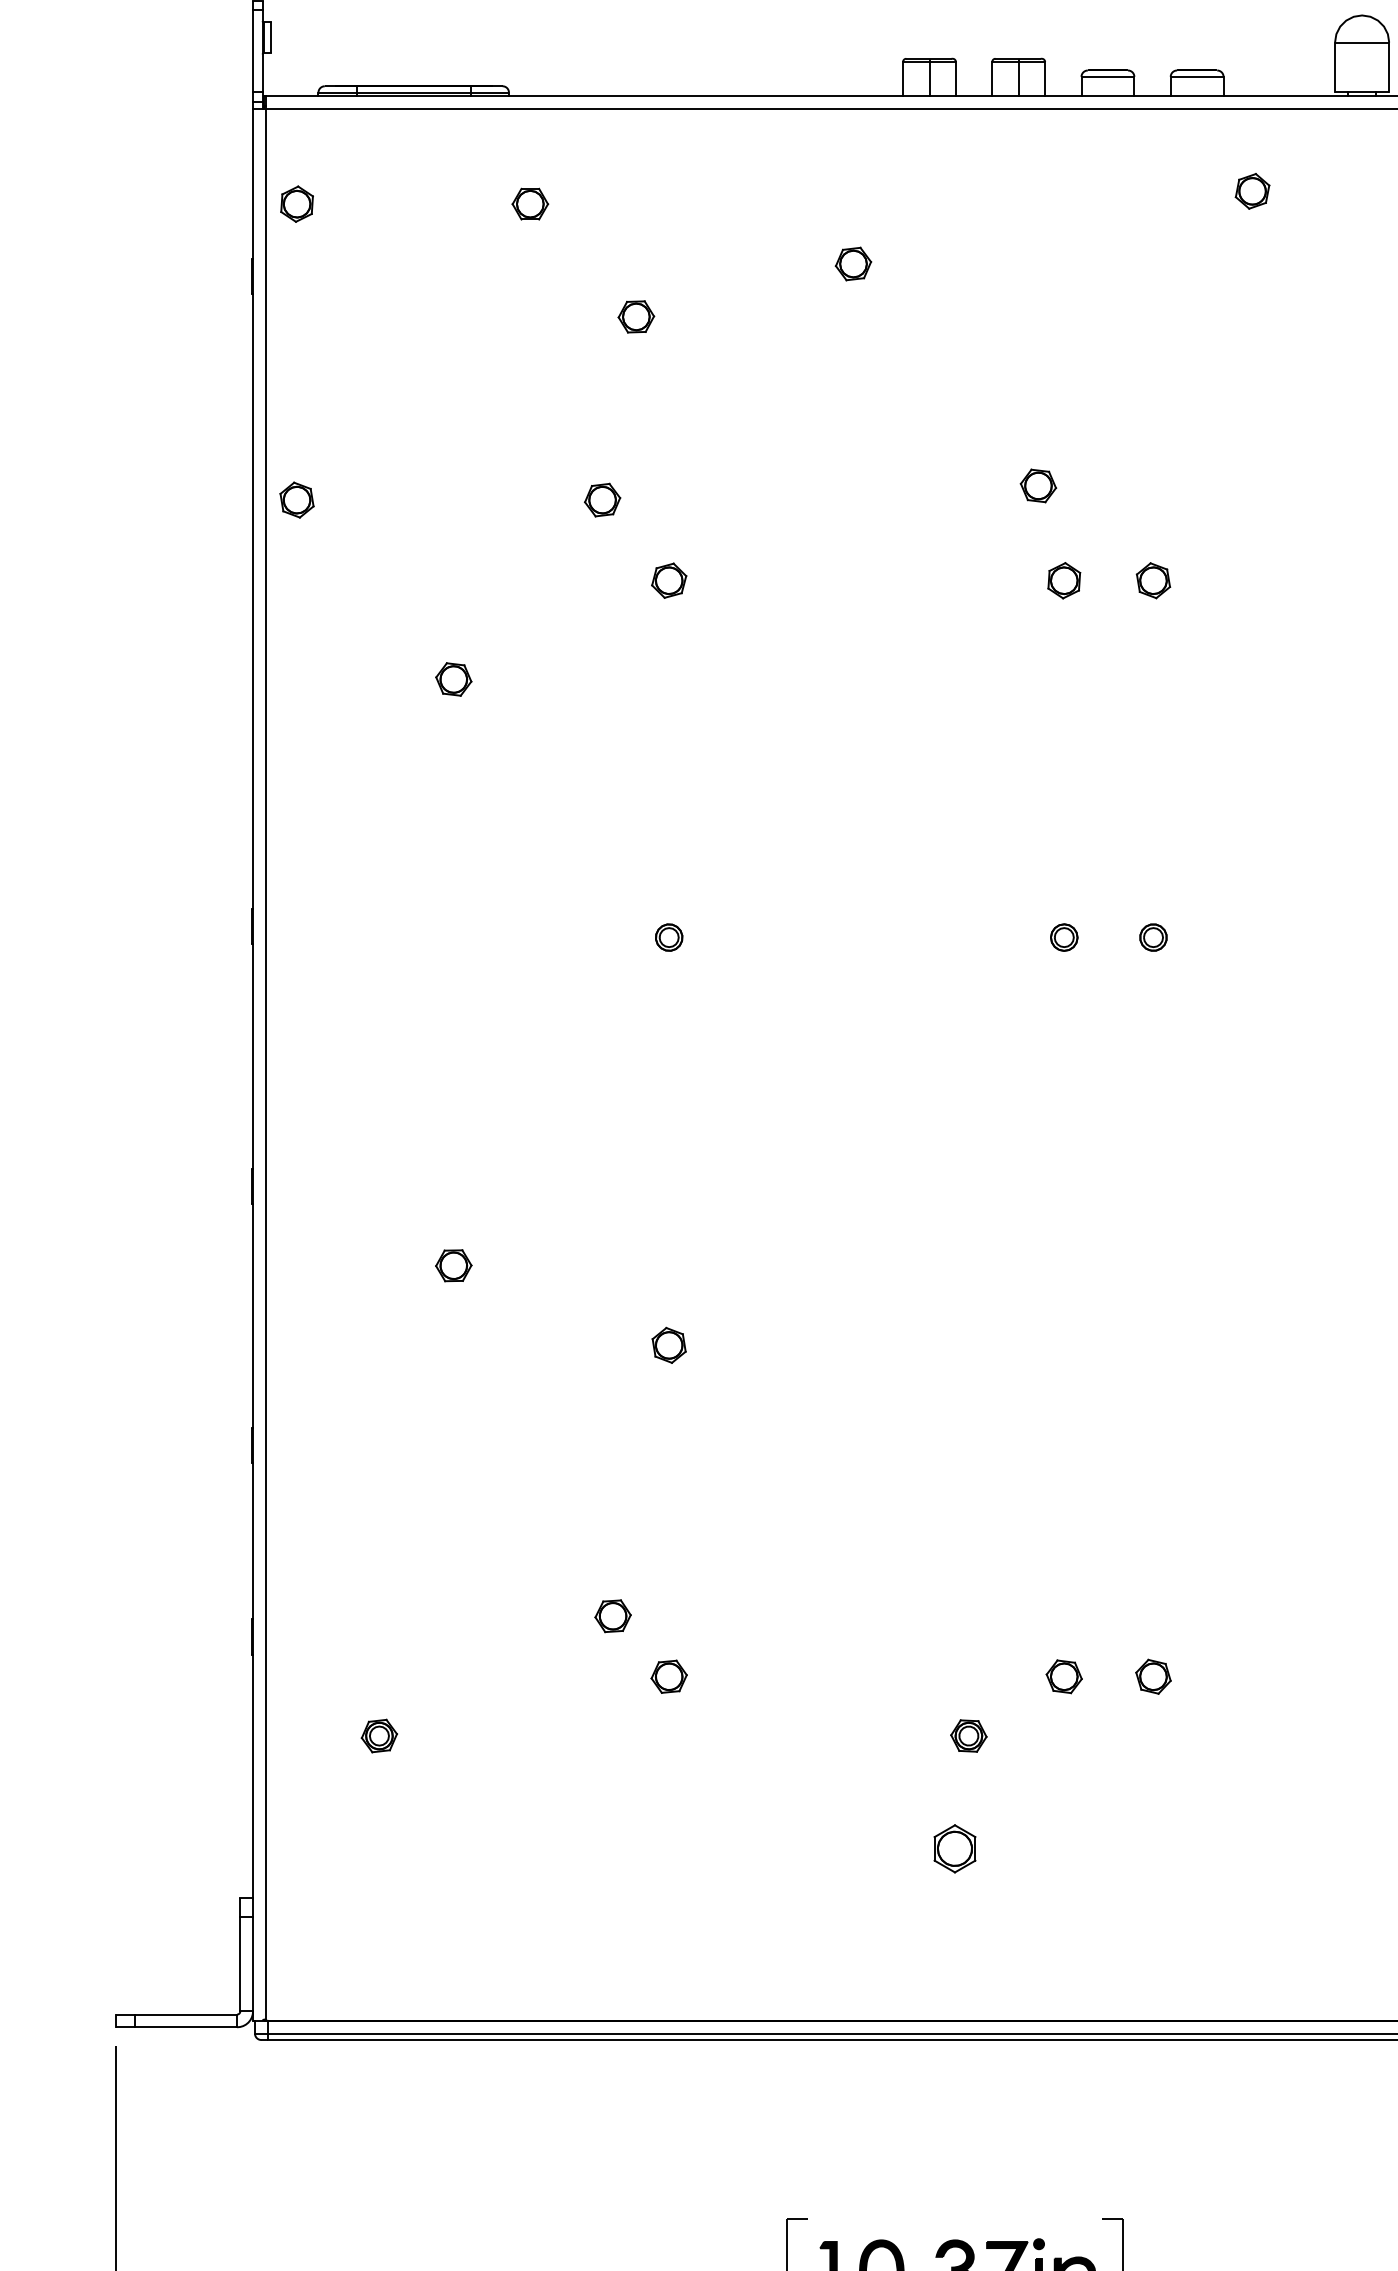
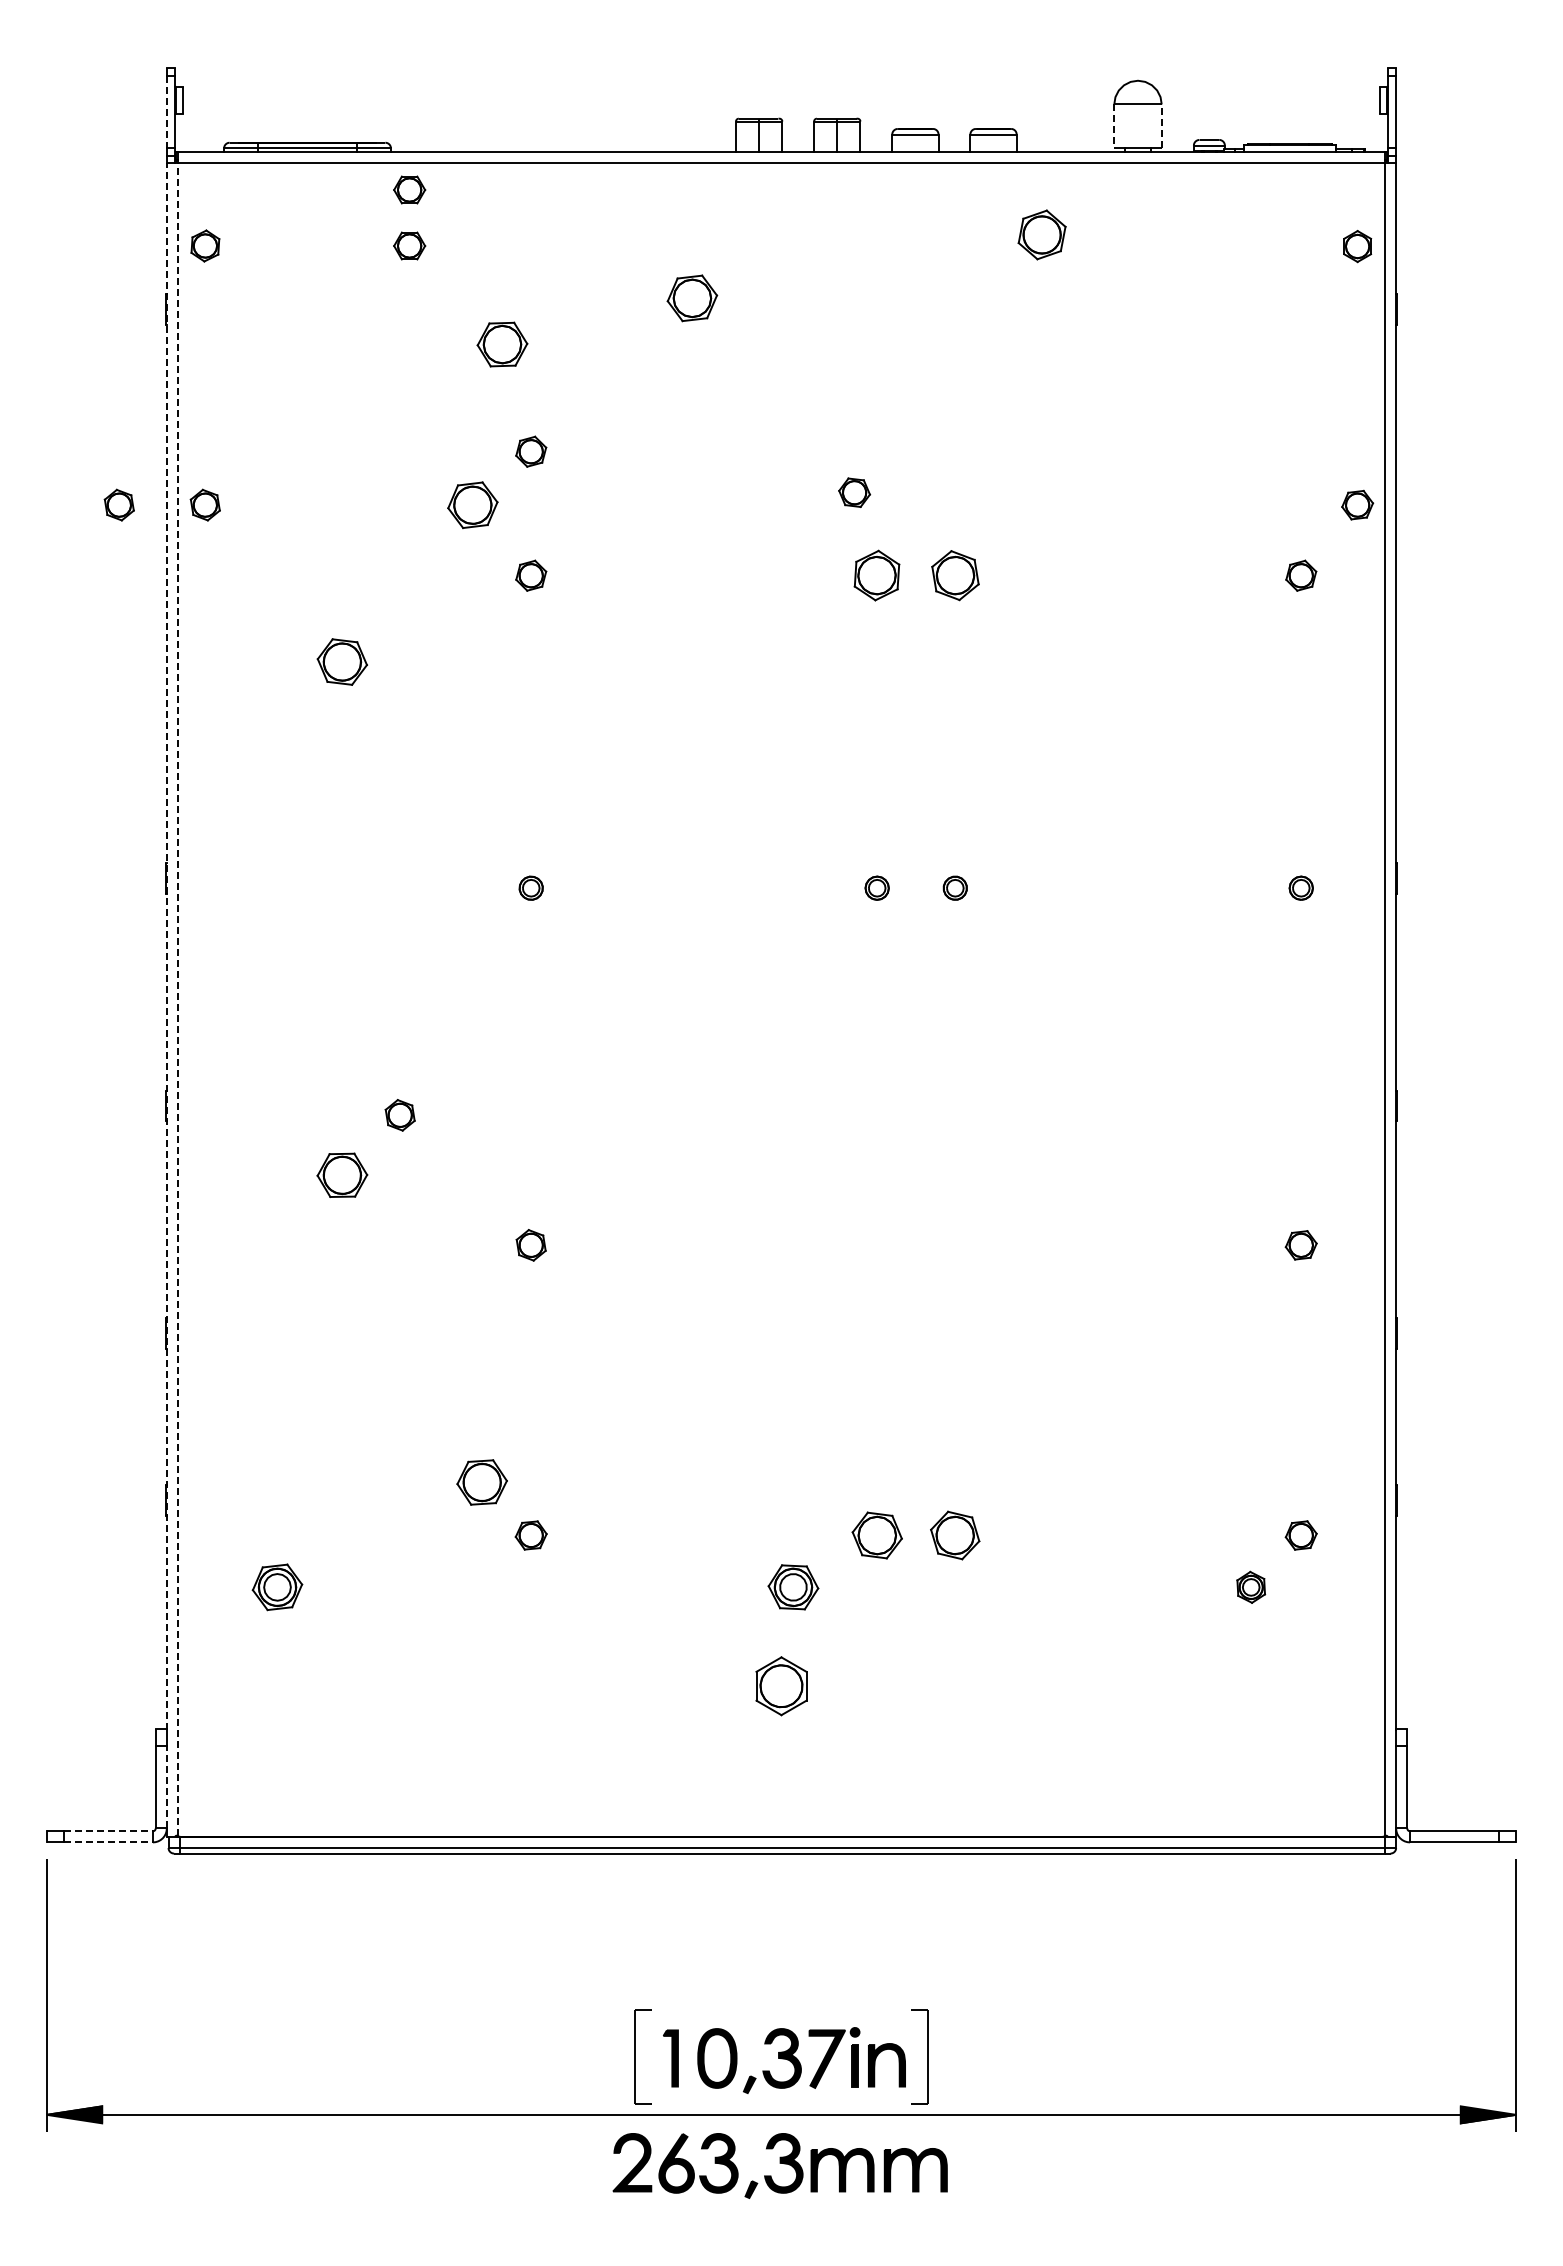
line: (252, 51) -> (166, 112), solid -> dashed
line: (1335, 67) -> (1114, 126), solid -> dashed
line: (1388, 67) -> (1161, 126), solid -> dashed
part: (530, 139) -> (409, 189), added
part: (1251, 191) -> (1041, 234), size x1.6
part: (853, 264) -> (692, 298), size x1.6
part: (636, 316) -> (502, 344), size x1.6
part: (669, 438) -> (531, 451), added
part: (197, 499) -> (118, 504), added
part: (602, 499) -> (472, 504), size x1.6
part: (1064, 580) -> (877, 575), size x1.6
part: (1152, 580) -> (954, 575), size x1.6
part: (453, 679) -> (342, 662), size x1.6
line: (252, 1004) -> (166, 946), solid -> dashed
line: (266, 1064) -> (178, 999), solid -> dashed
part: (518, 1197) -> (399, 1115), added
part: (453, 1265) -> (342, 1175), size x1.6
part: (612, 1616) -> (481, 1482), size x1.6
part: (1063, 1676) -> (876, 1535), size x1.6
part: (1153, 1676) -> (955, 1535), size x1.6
part: (379, 1736) -> (277, 1587), size x1.6
part: (968, 1736) -> (793, 1587), size x1.6
part: (955, 1848) -> (781, 1685), size x1.4
line: (252, 1963) -> (166, 1786), solid -> dashed
line: (186, 2014) -> (108, 1831), solid -> dashed
line: (186, 2027) -> (108, 1842), solid -> dashed

